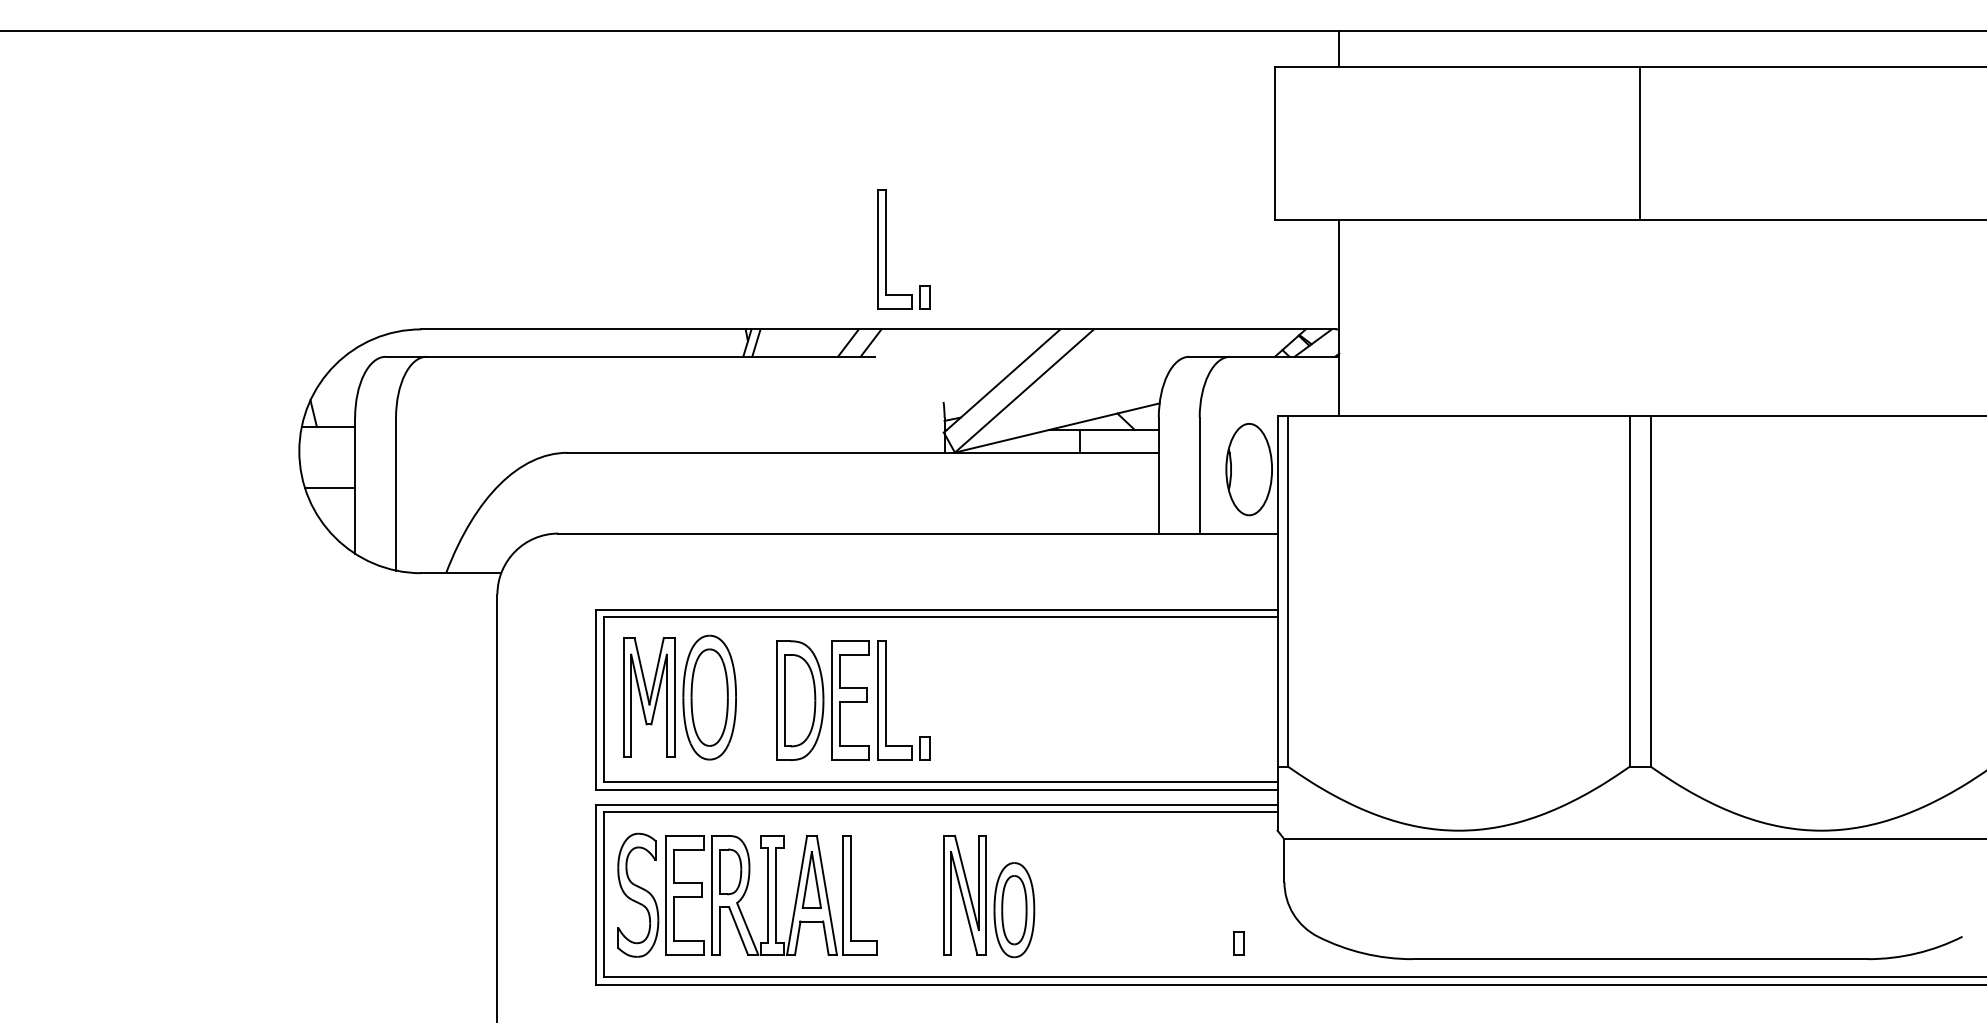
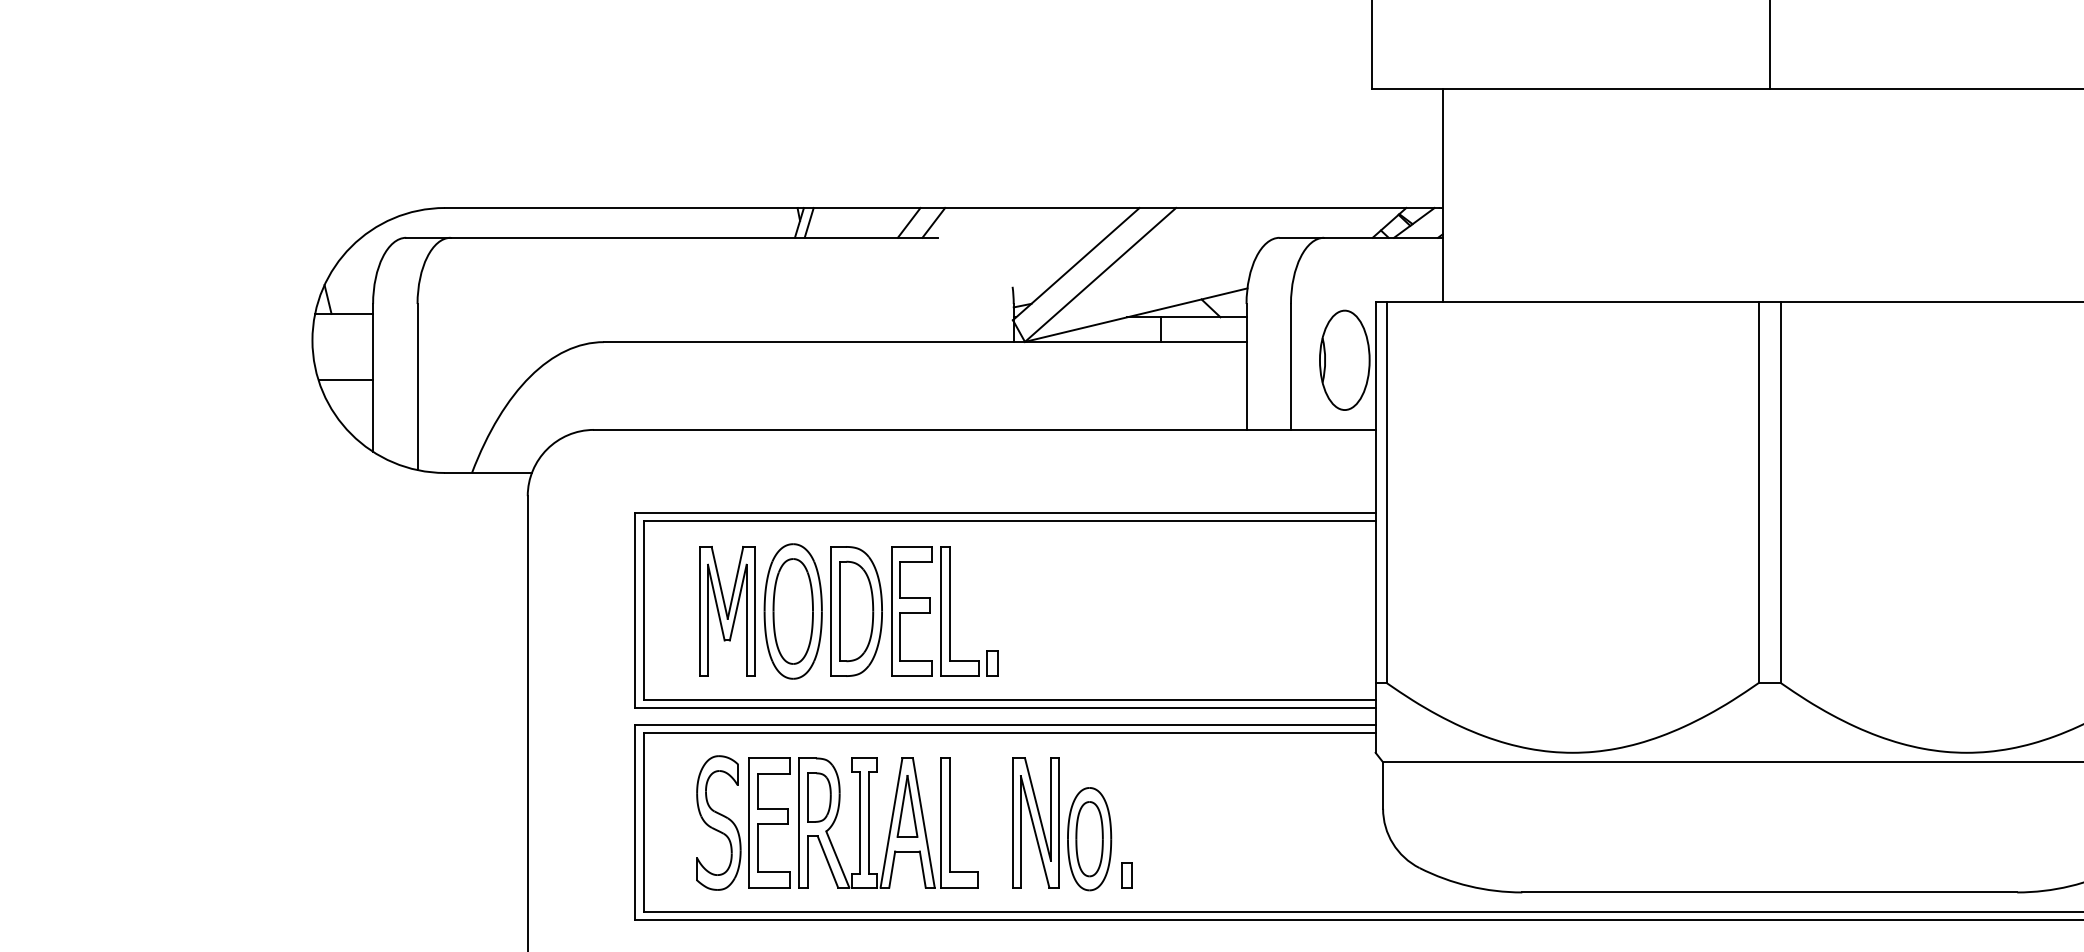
part: (886, 249) -> (950, 121), removed
part: (679, 697) -> (760, 611), moved
part: (747, 894) -> (837, 822), moved
part: (1238, 943) -> (1126, 875), moved

